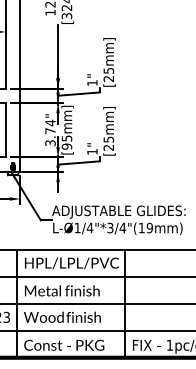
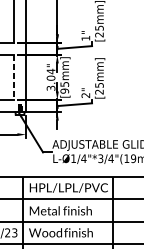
line: (5, 130) -> (13, 77), solid -> dashed
text: (50, 131) -> (51, 78), 3.74" -> 3.04"
text: (92, 151) -> (85, 95), 1" -> 2"

